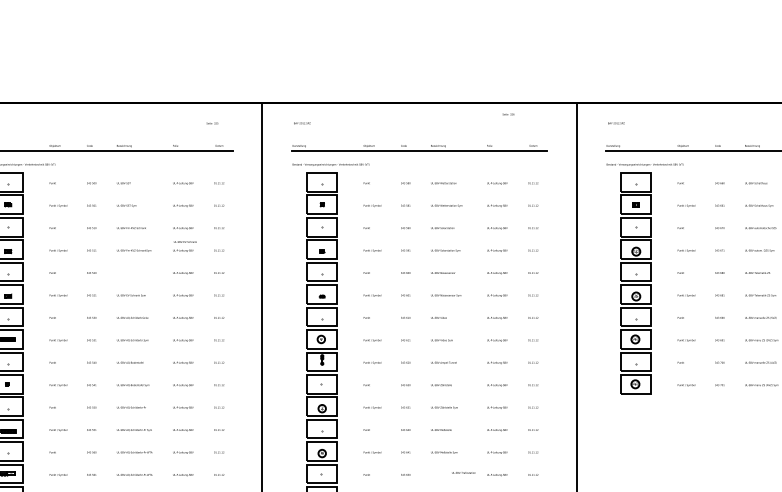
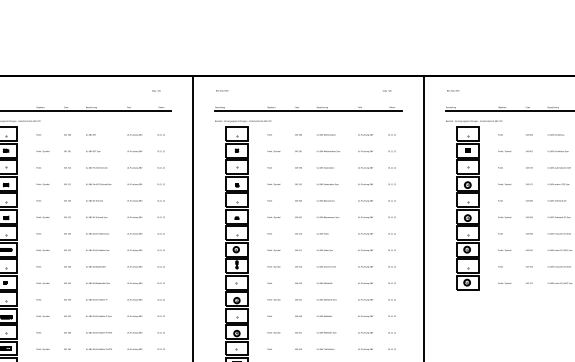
text: (508, 114) -> (387, 90), moved
text: (184, 241) -> (93, 200), moved
text: (463, 472) -> (325, 348), moved

